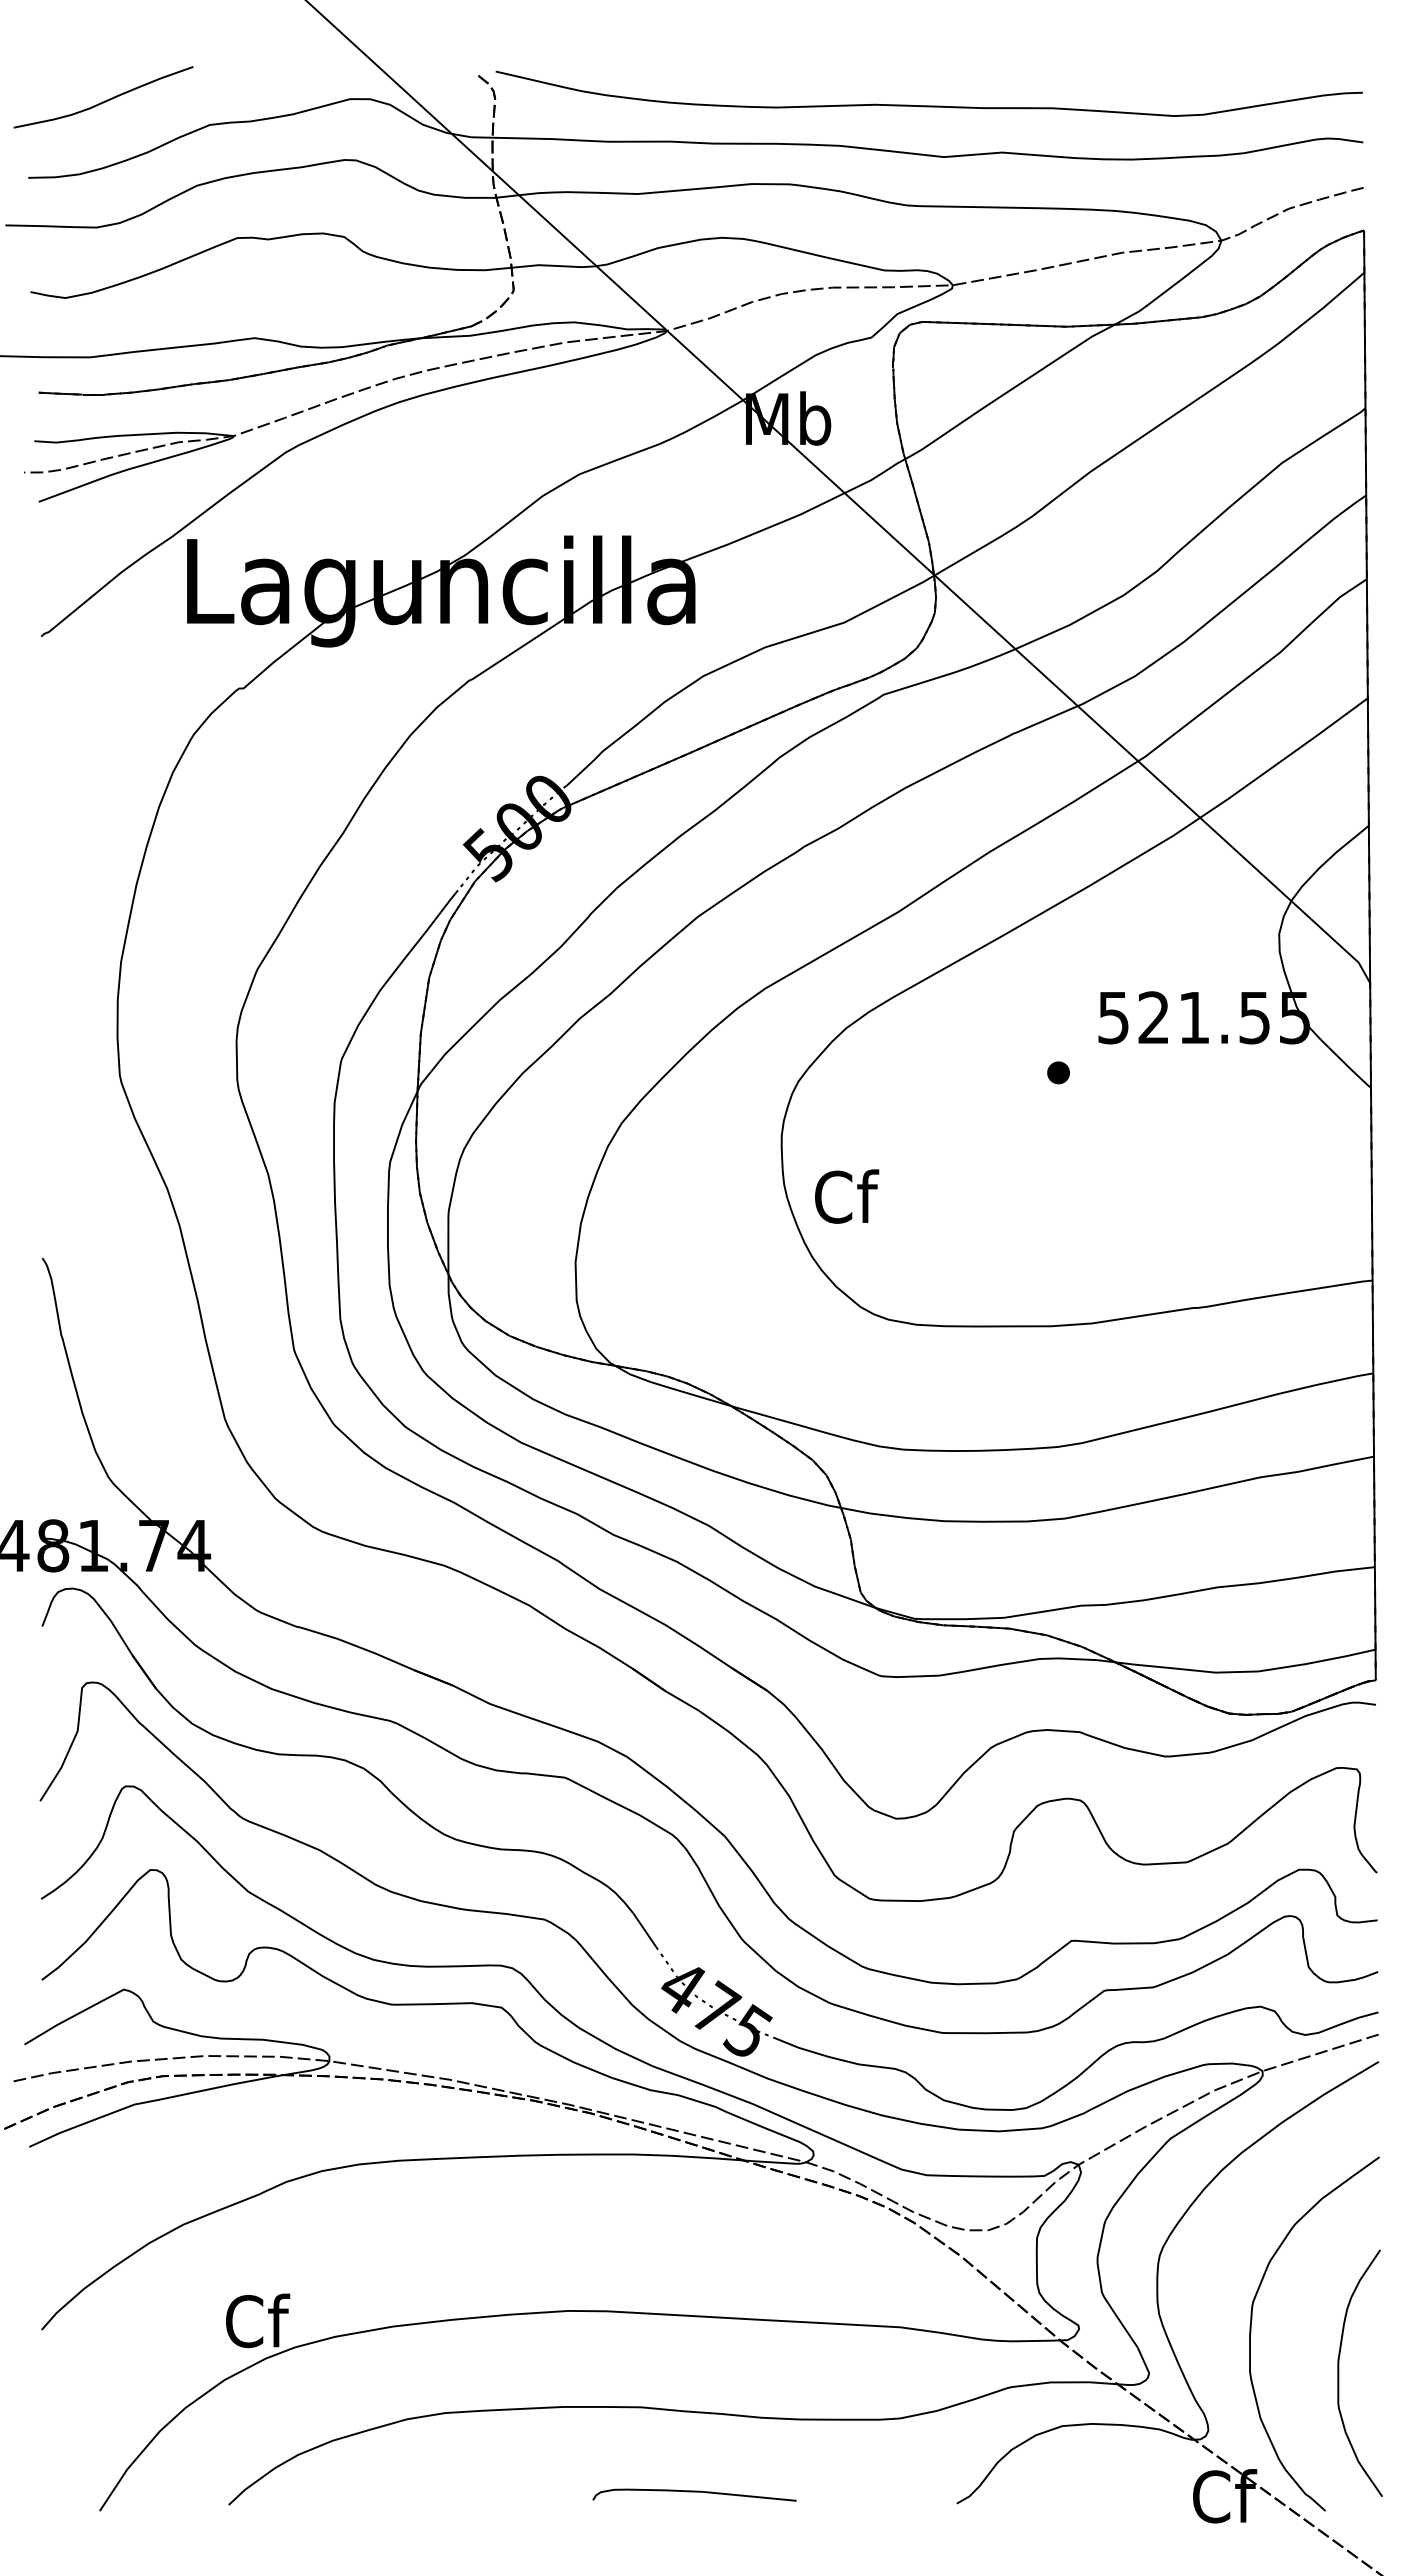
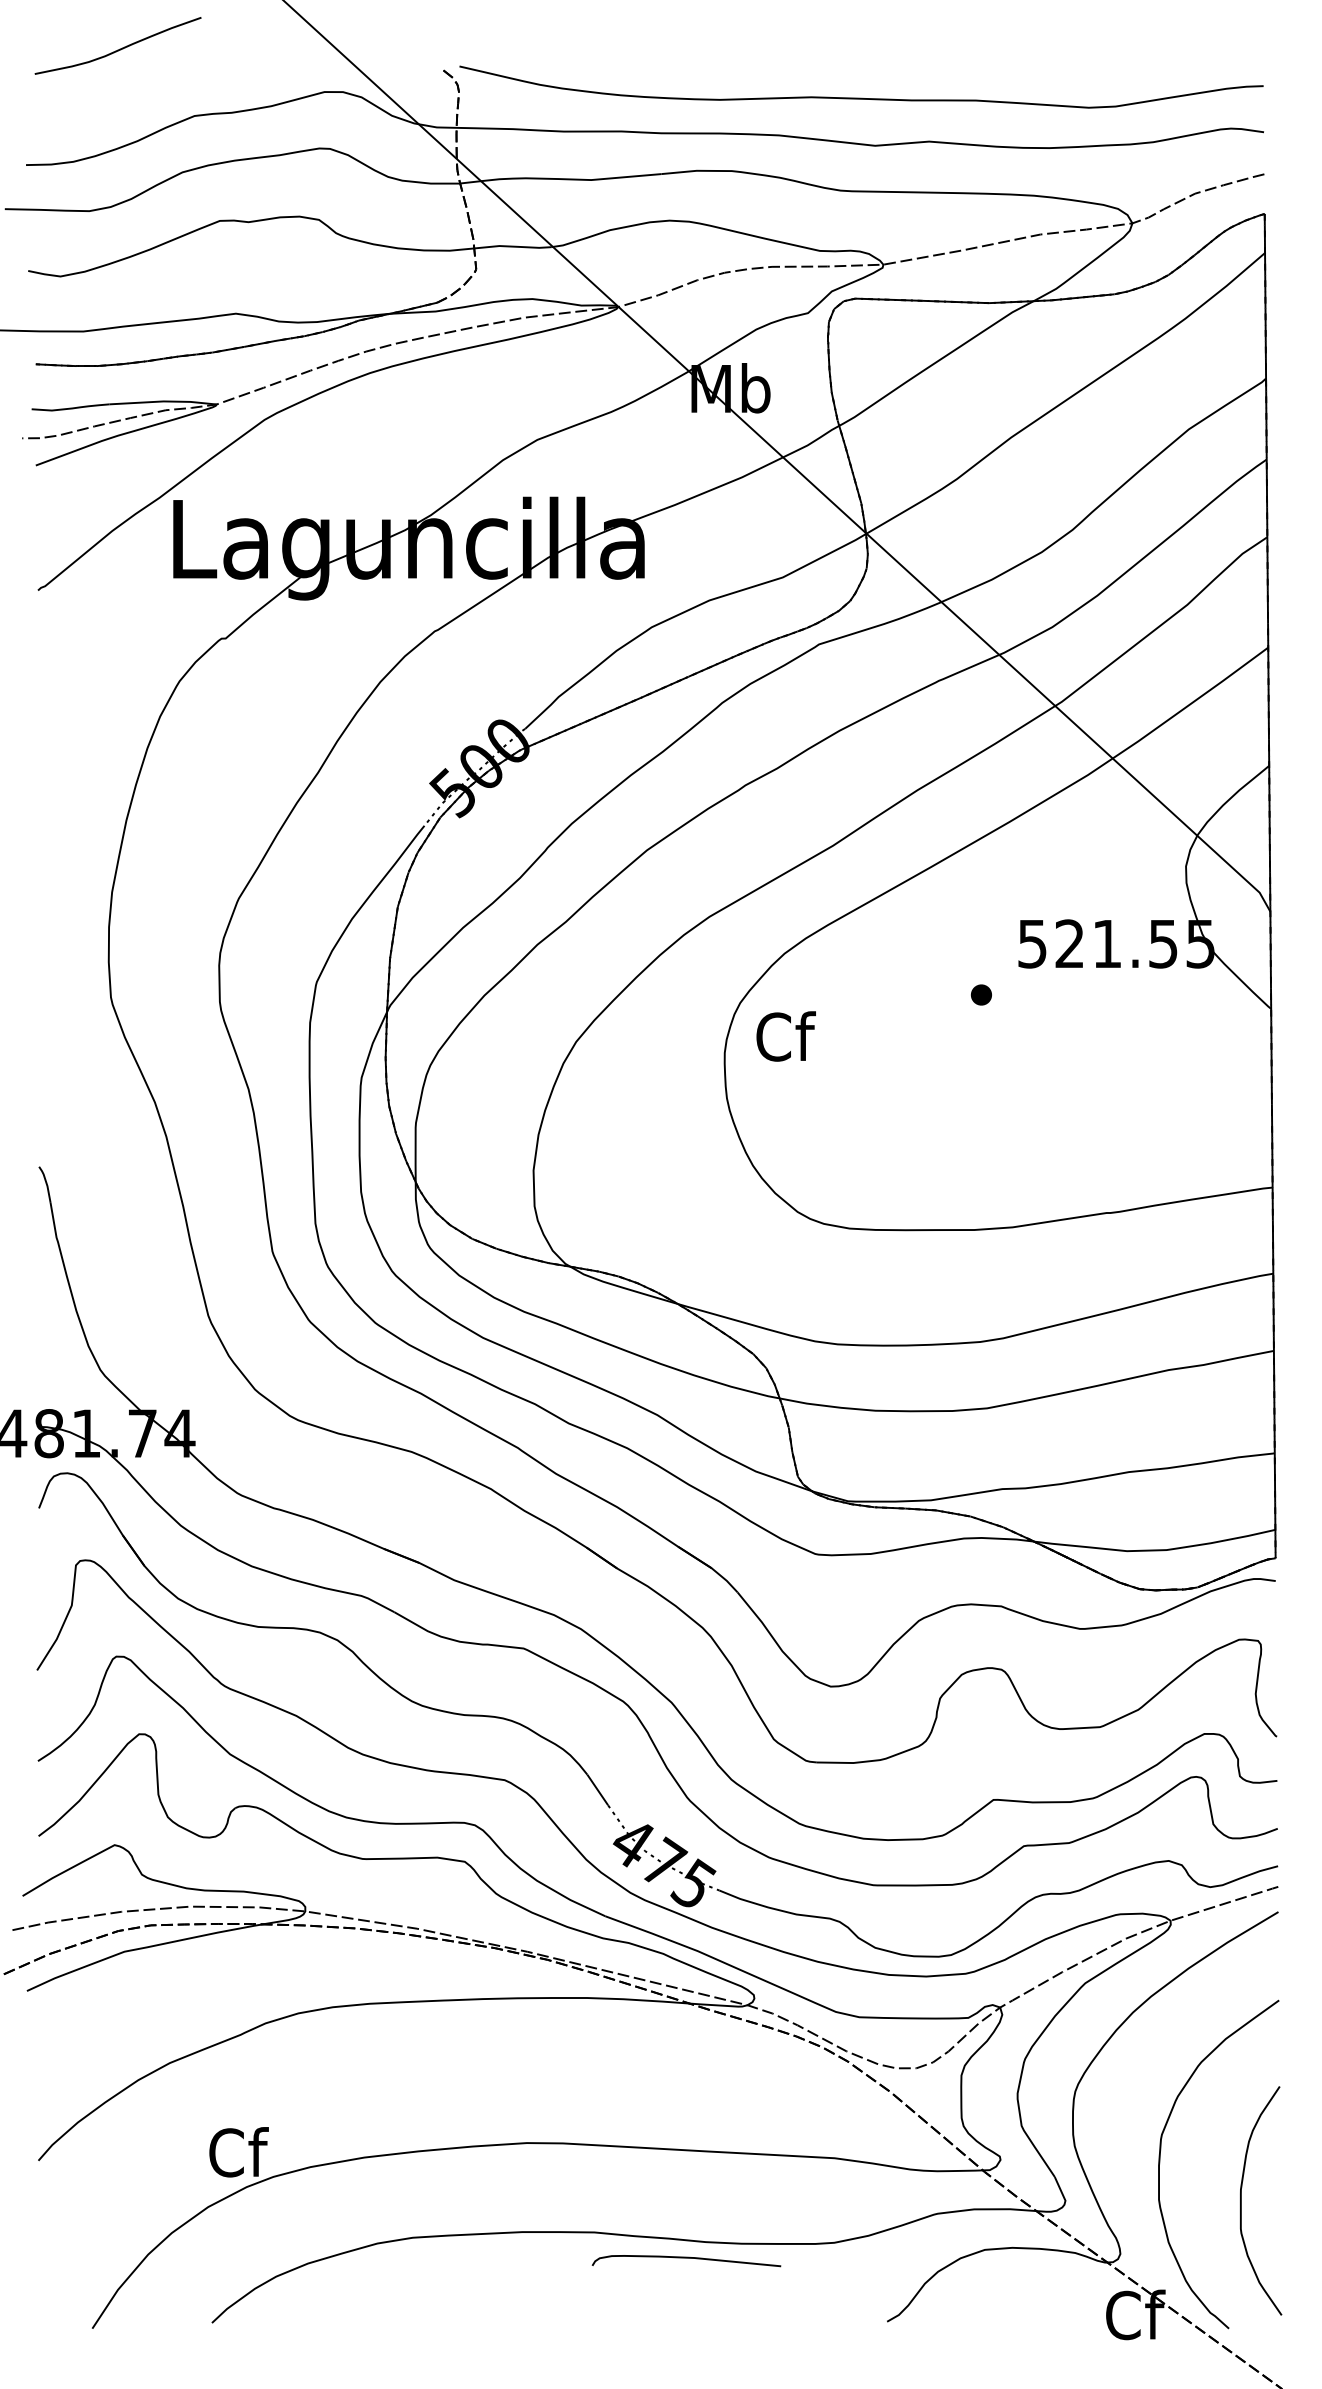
curve: (104, 100) -> (118, 48), moved
text: (847, 1196) -> (786, 1036), moved
curve: (694, 2492) -> (686, 2258), moved

